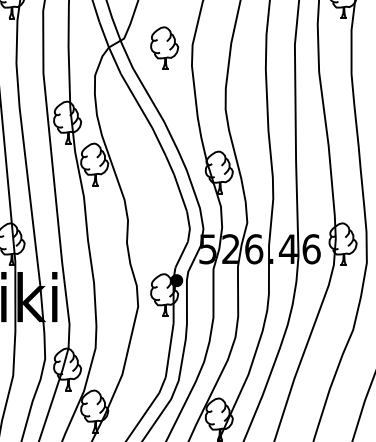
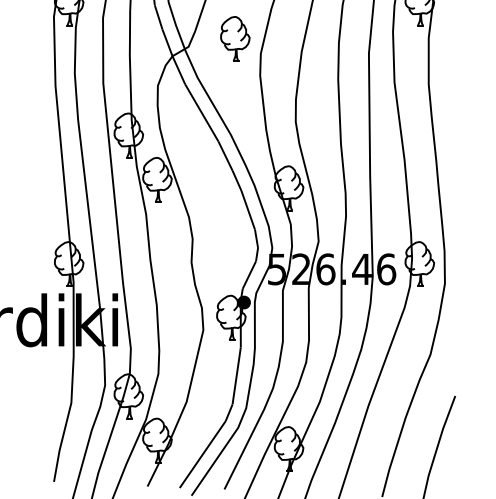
part: (164, 47) -> (235, 38), moved

